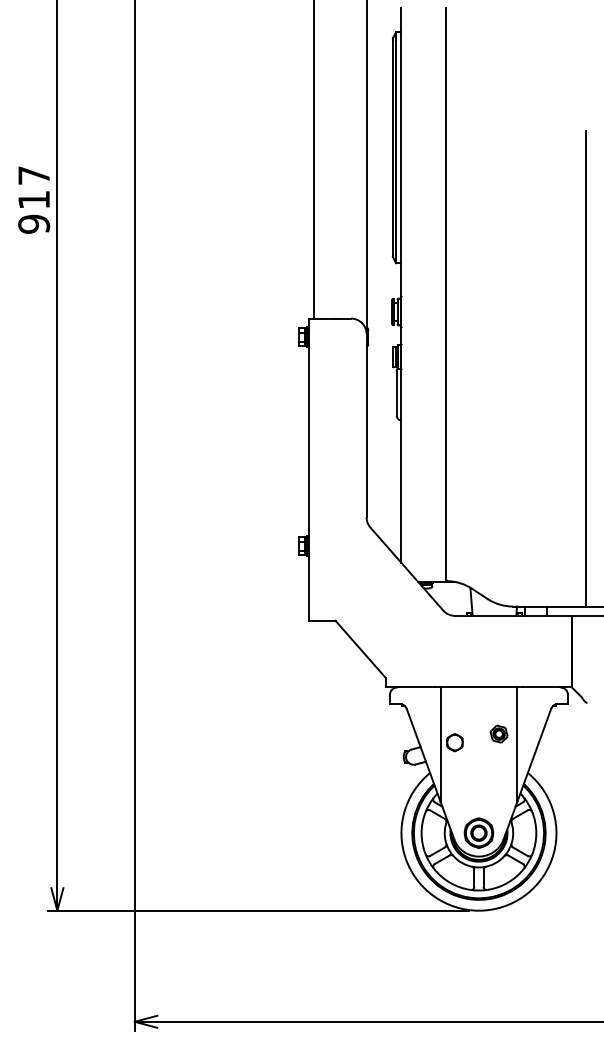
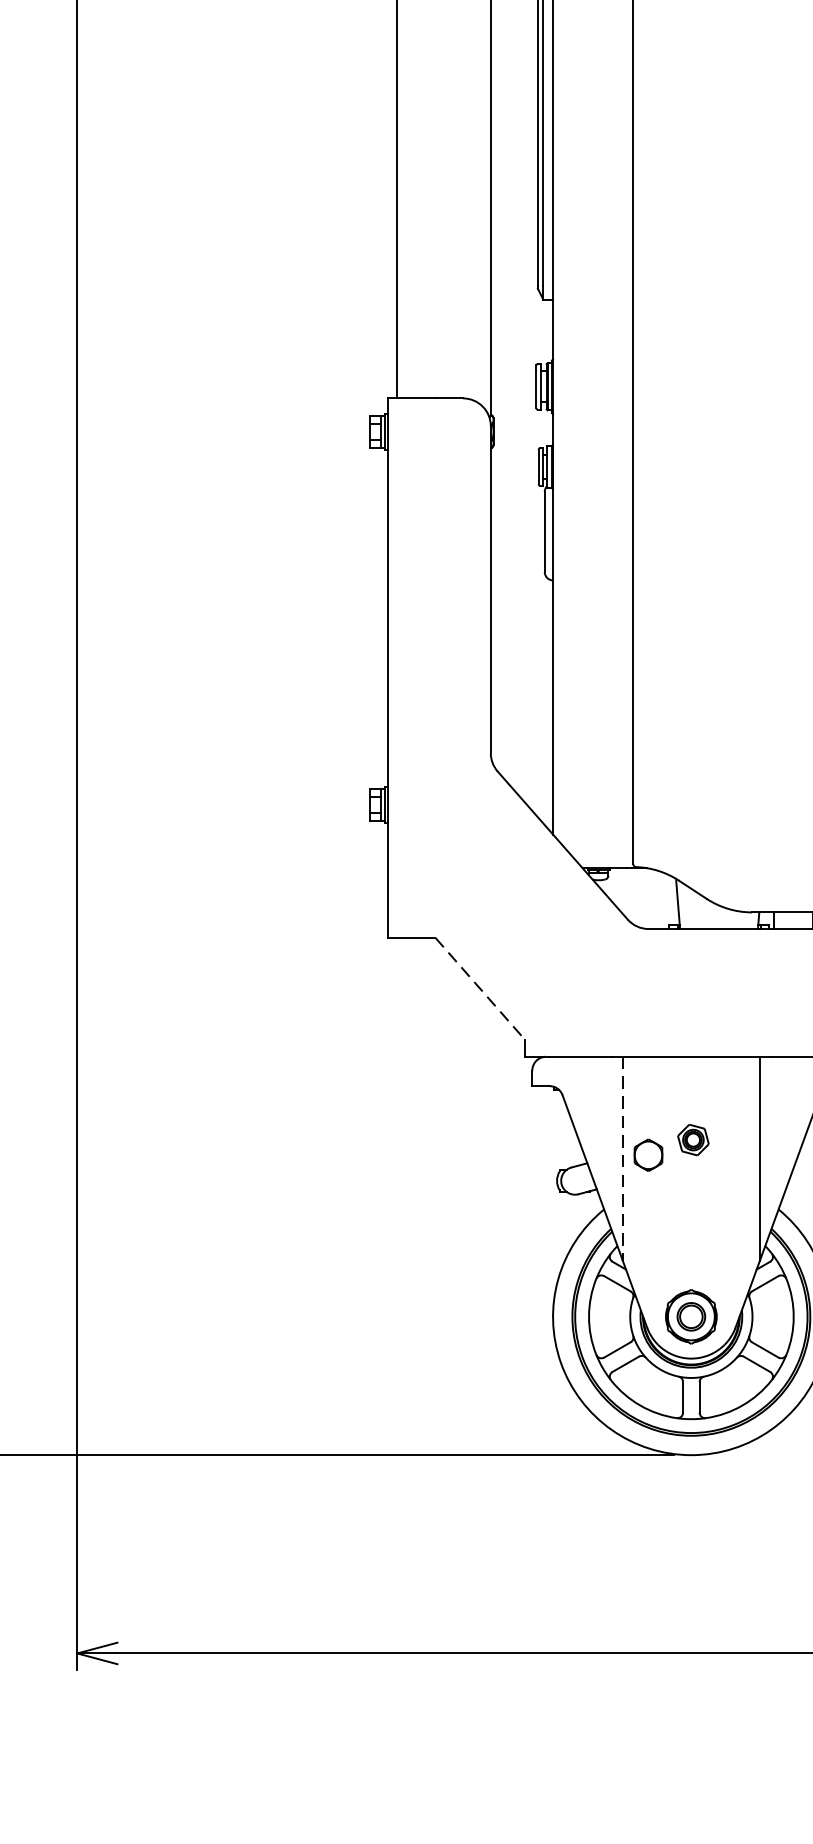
line: (361, 649) -> (481, 989), solid -> dashed
part: (498, 733) -> (692, 1138), moved
line: (440, 745) -> (622, 1160), solid -> dashed

